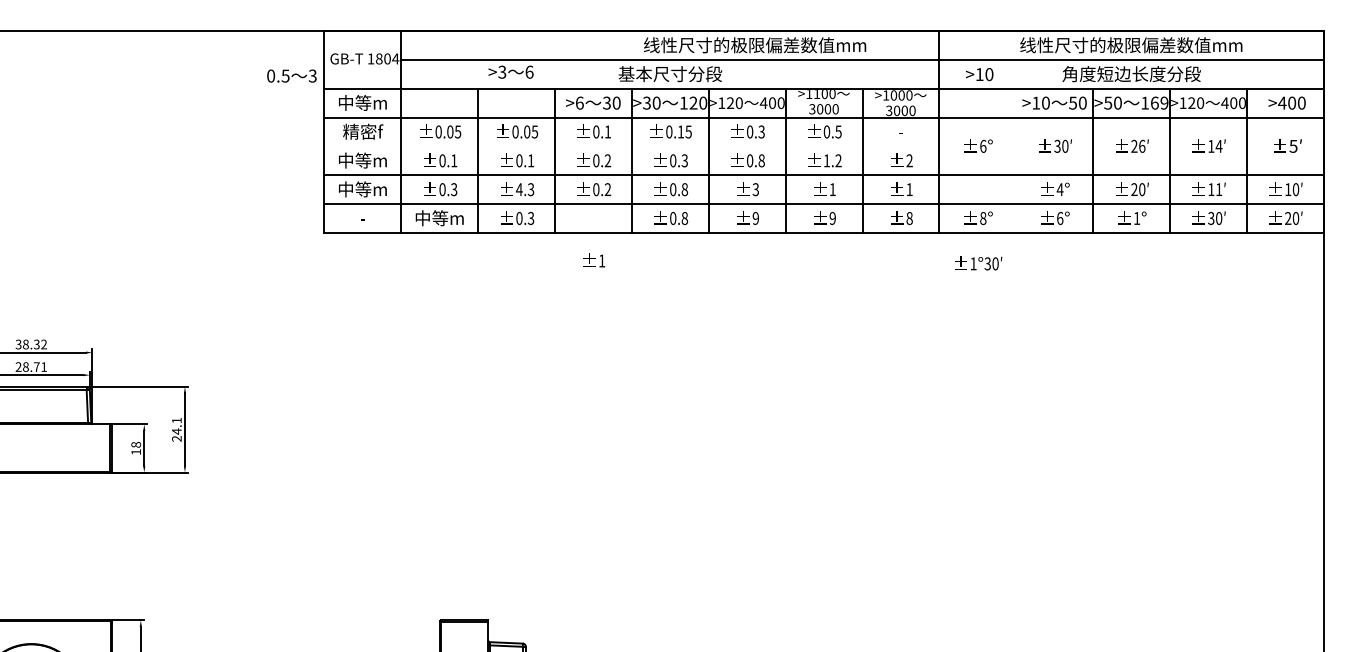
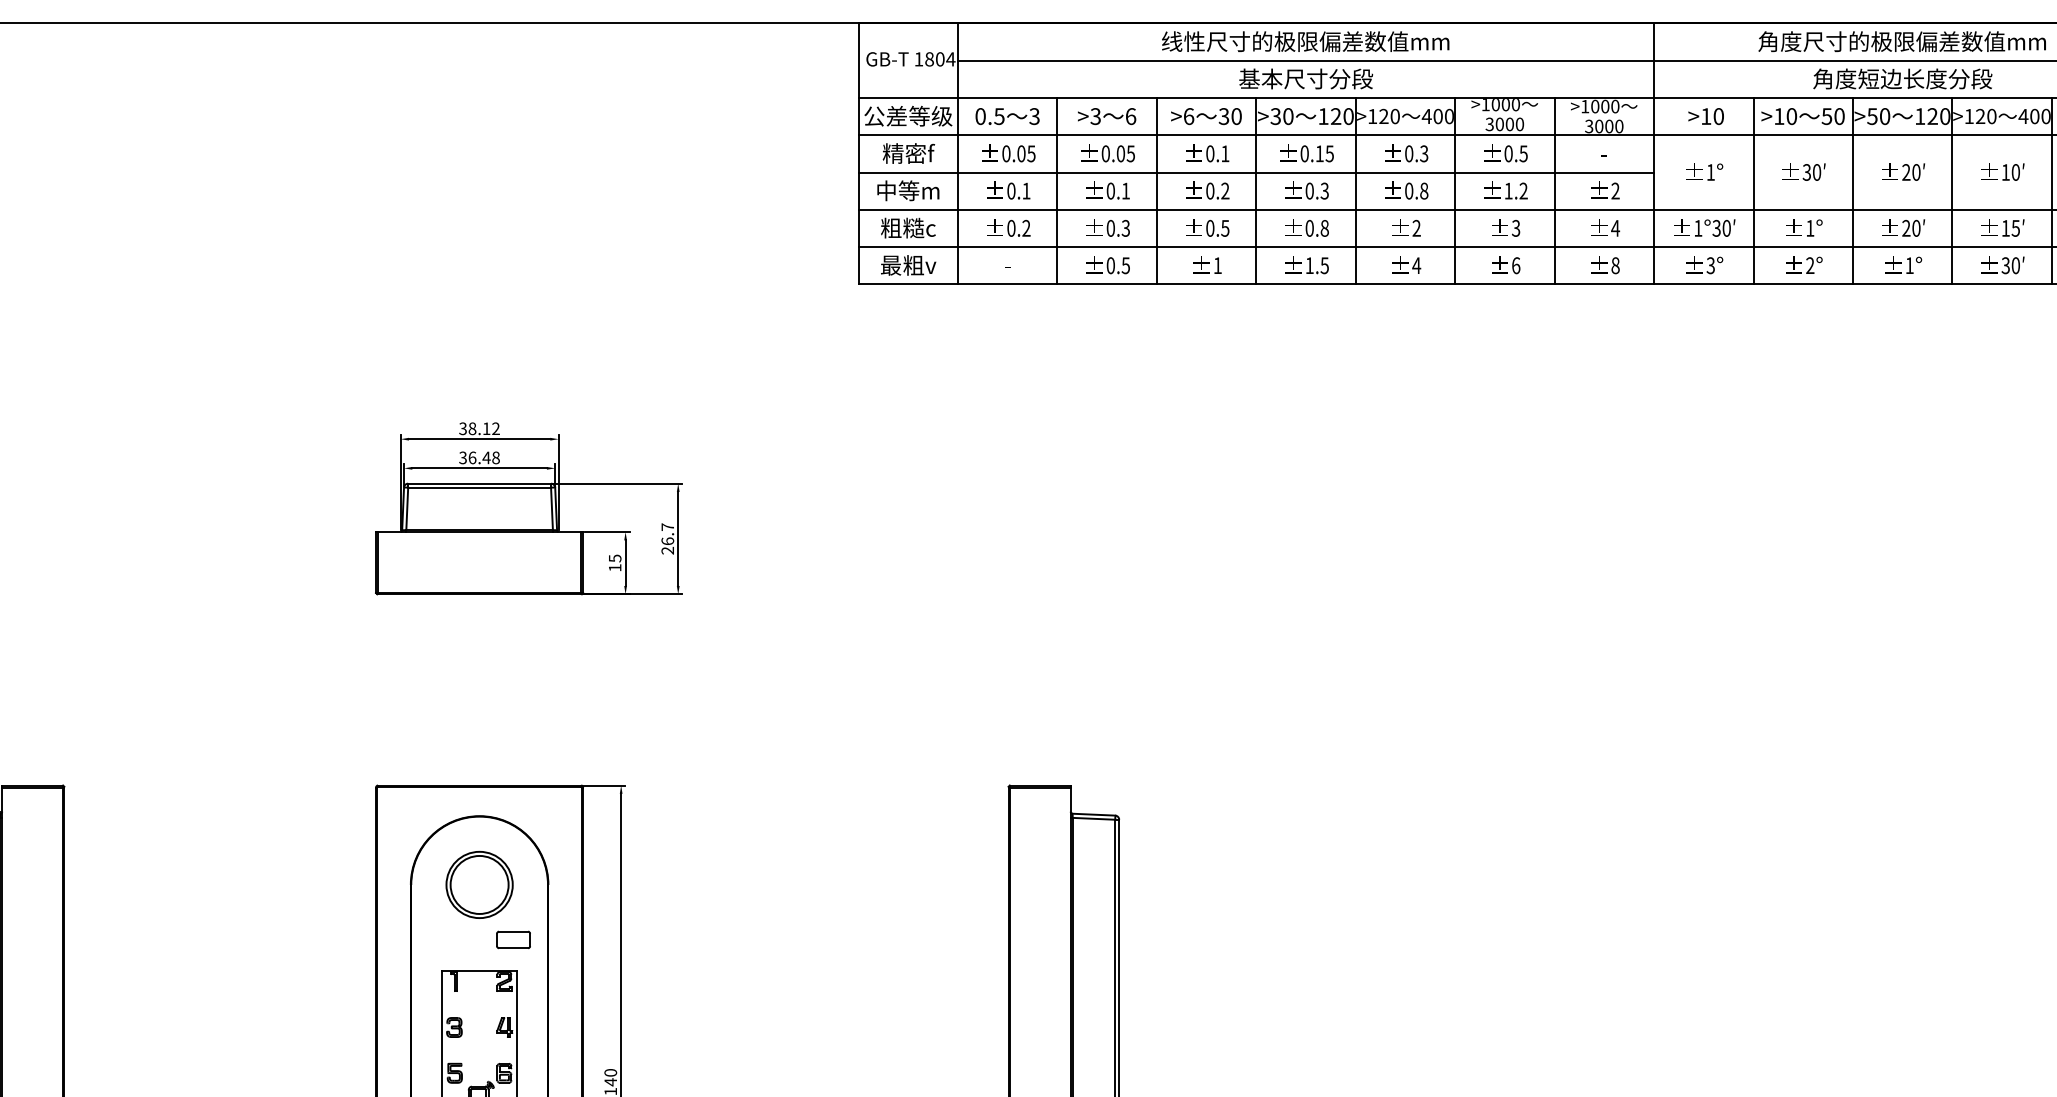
text: (754, 45) -> (1305, 41), moved
text: (1036, 45) -> (1779, 41), 线性尺寸的极限偏差数值mm -> 角度尺寸的极限偏差数值mm
text: (511, 72) -> (1107, 116), moved
text: (979, 74) -> (1705, 116), moved
text: (291, 76) -> (1007, 116), moved
text: (816, 94) -> (1495, 105), >1100 -> >1000
text: (362, 102) -> (908, 115), 中等m -> 公差等级
text: (1159, 103) -> (1938, 116), 169 -> 120
line: (632, 146) -> (1256, 172), added
text: (983, 146) -> (1711, 172), 6 -> 1
text: (1142, 146) -> (1916, 172), 26 -> 20
text: (1218, 146) -> (2015, 172), 14 -> 10
line: (1016, 160) -> (1753, 190), added
text: (362, 188) -> (908, 227), 中等m -> 粗糙c
text: (519, 188) -> (1110, 227), 4.3 -> 0.3
text: (608, 188) -> (1225, 227), 0.2 -> 0.5
text: (833, 188) -> (1516, 227), 1 -> 3
text: (454, 189) -> (1026, 228), 0.3 -> 0.2
text: (755, 189) -> (1416, 228), 3 -> 2
text: (909, 189) -> (1615, 228), 1 -> 4
text: (1059, 189) -> (1809, 228), 4 -> 1
text: (1218, 189) -> (2015, 228), 11 -> 15
text: (362, 218) -> (908, 265), - -> 最粗v
text: (439, 218) -> (1007, 265), 中等m -> -
text: (530, 218) -> (1125, 265), 0.3 -> 0.5
text: (678, 218) -> (1316, 265), 0.8 -> 1.5
text: (755, 218) -> (1416, 265), 9 -> 4
text: (833, 218) -> (1516, 265), 9 -> 6
text: (983, 218) -> (1710, 265), 8 -> 3
text: (1060, 218) -> (1810, 265), 6 -> 2
text: (594, 260) -> (1207, 264), moved
text: (978, 263) -> (1704, 227), moved
text: (36, 344) -> (486, 428), 38.32 -> 38.12
text: (31, 366) -> (479, 457), 28.71 -> 36.48
text: (176, 426) -> (667, 534), 24.1 -> 26.7
text: (135, 444) -> (614, 558), 18 -> 15

